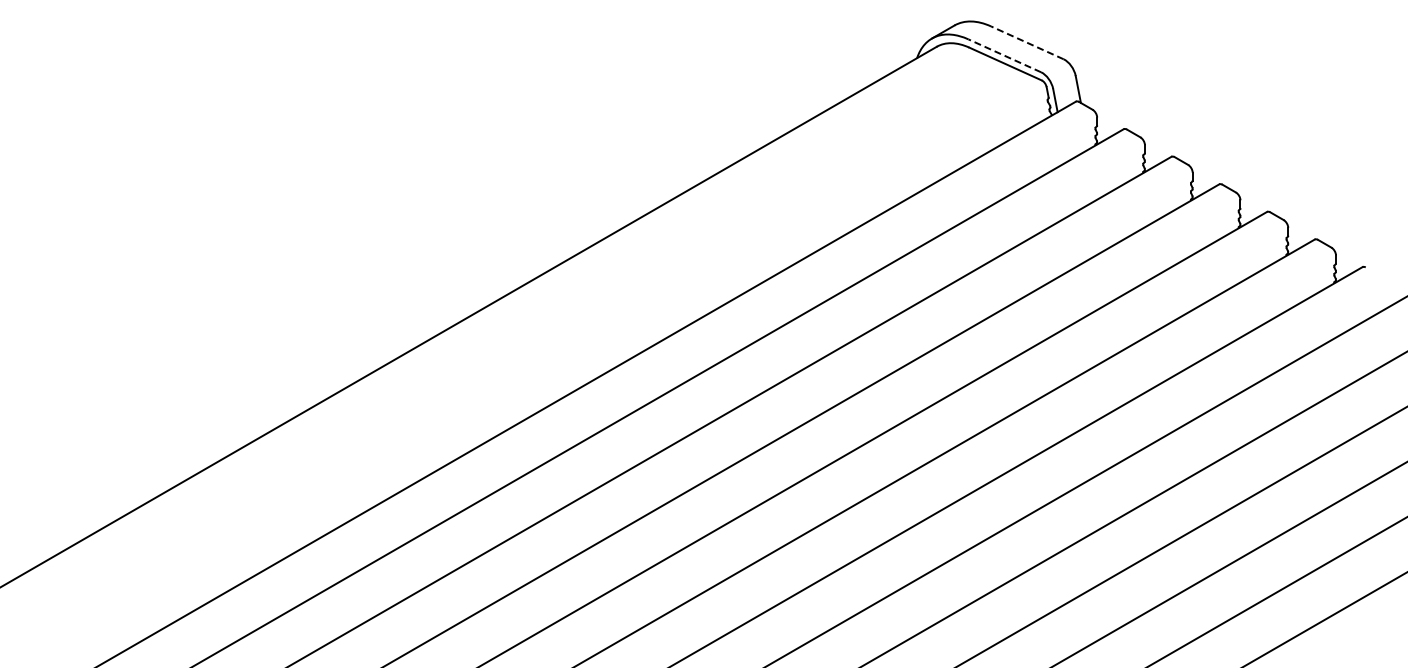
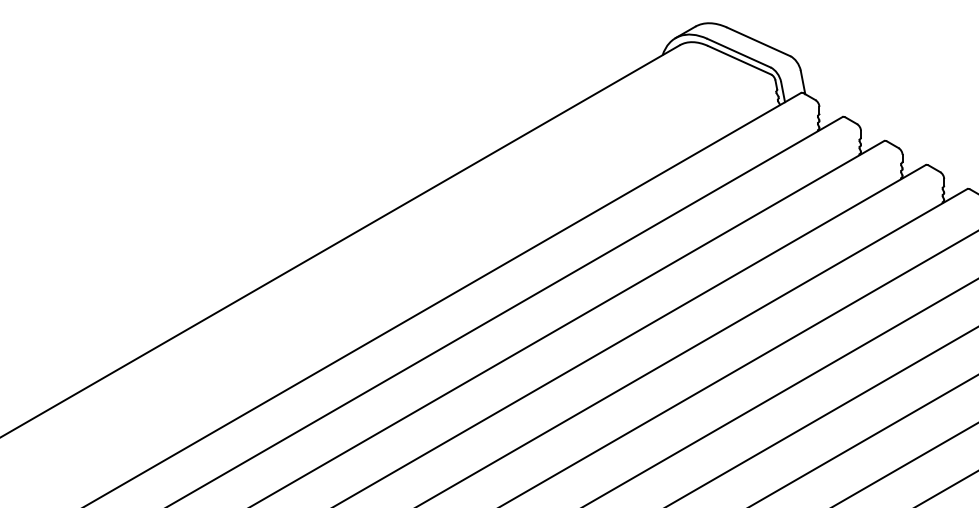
line: (1027, 42) -> (758, 41), dashed -> solid
line: (1004, 55) -> (738, 52), dashed -> solid

